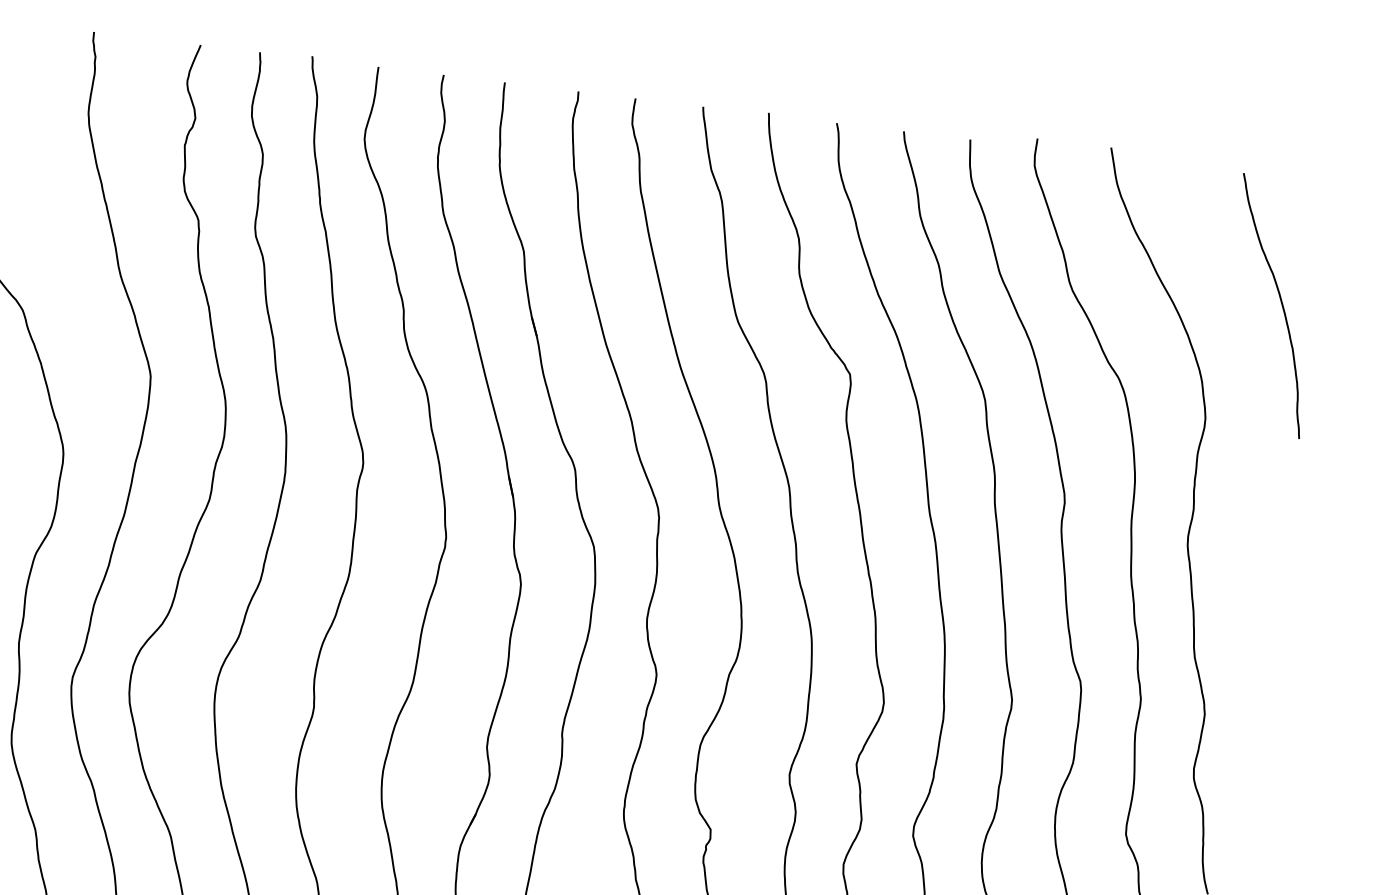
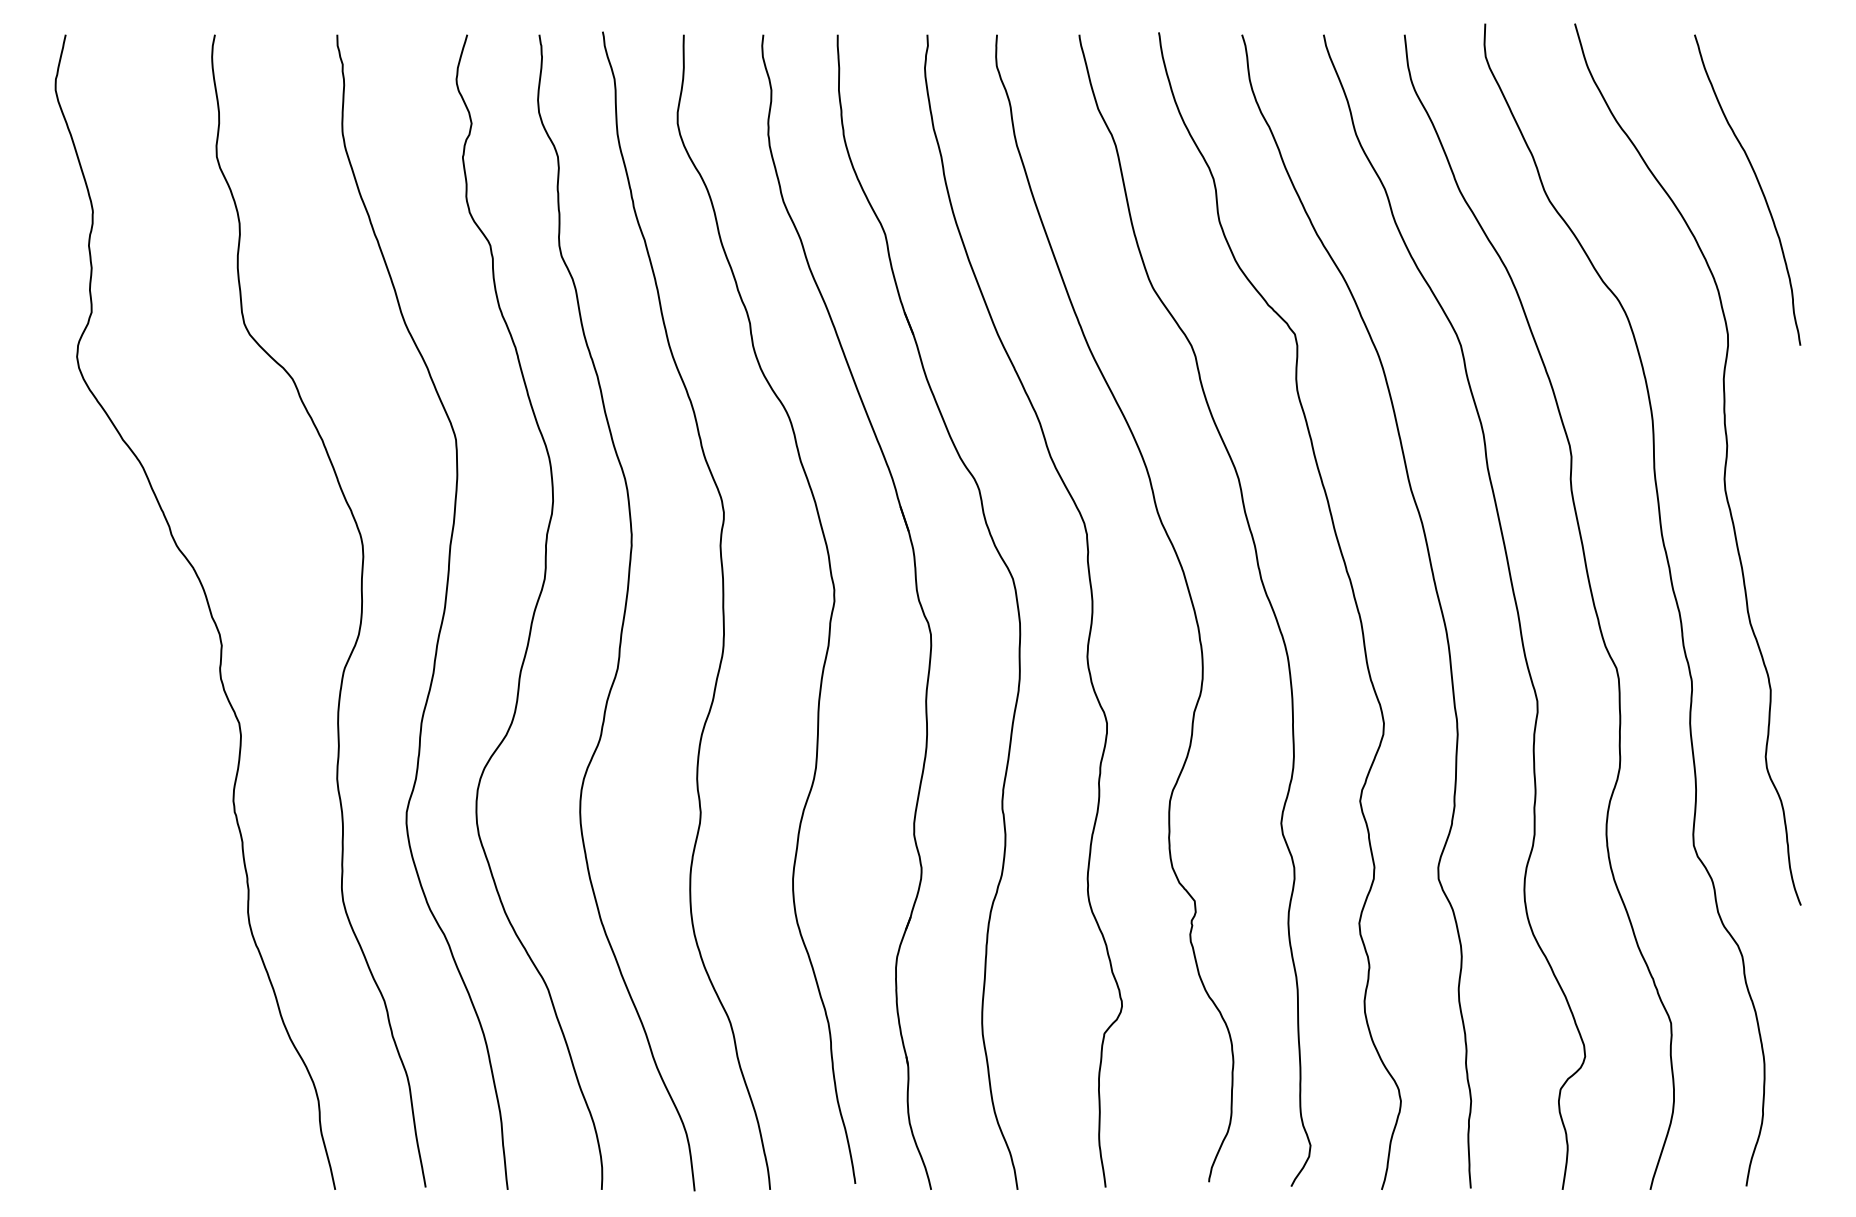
curve: (1280, 303) -> (1758, 185), moved

